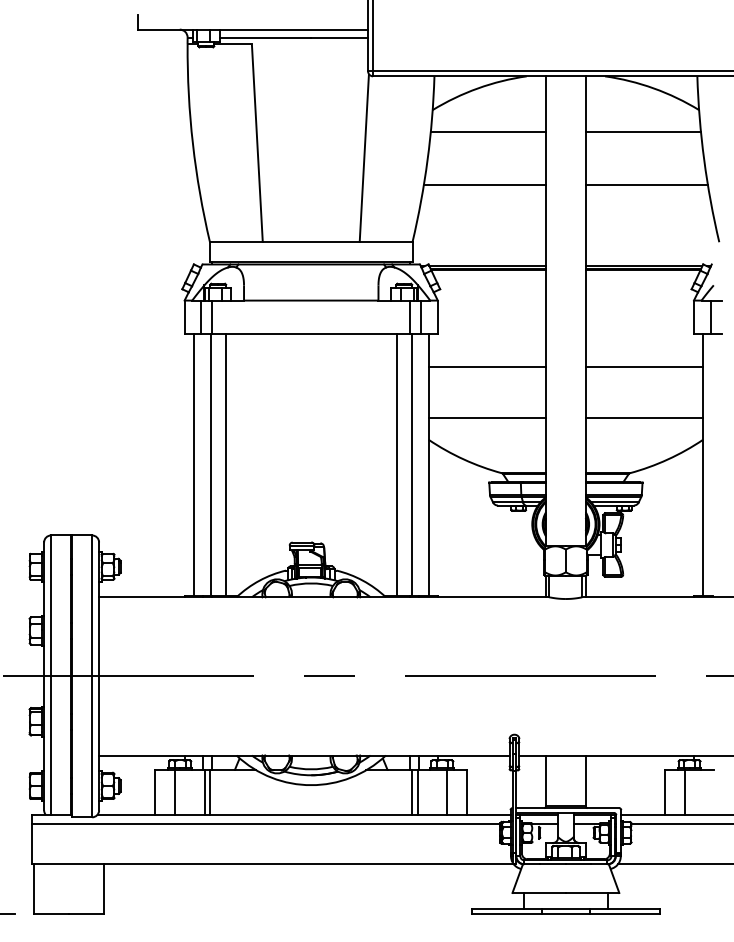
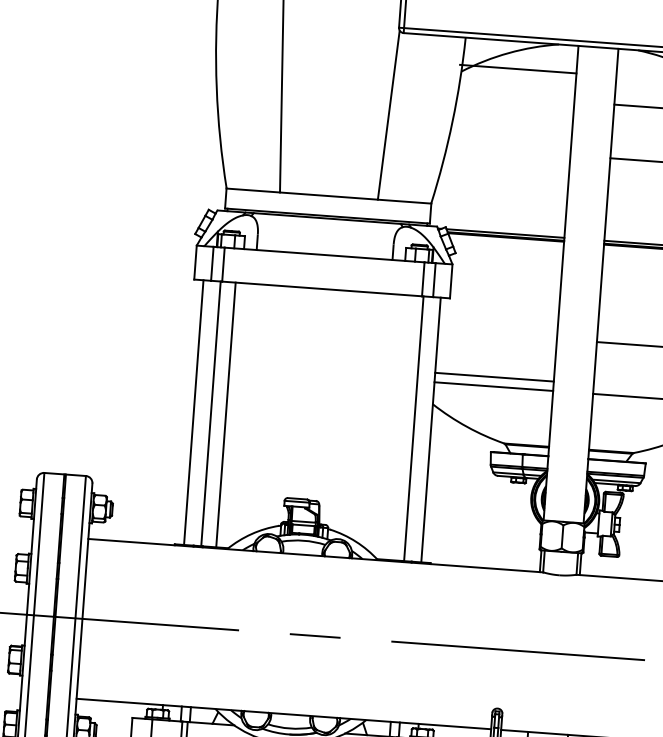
line: (488, 131) -> (518, 69), moved
line: (484, 184) -> (508, 150), removed
line: (487, 366) -> (494, 377), moved
line: (396, 465) -> (398, 427), removed

